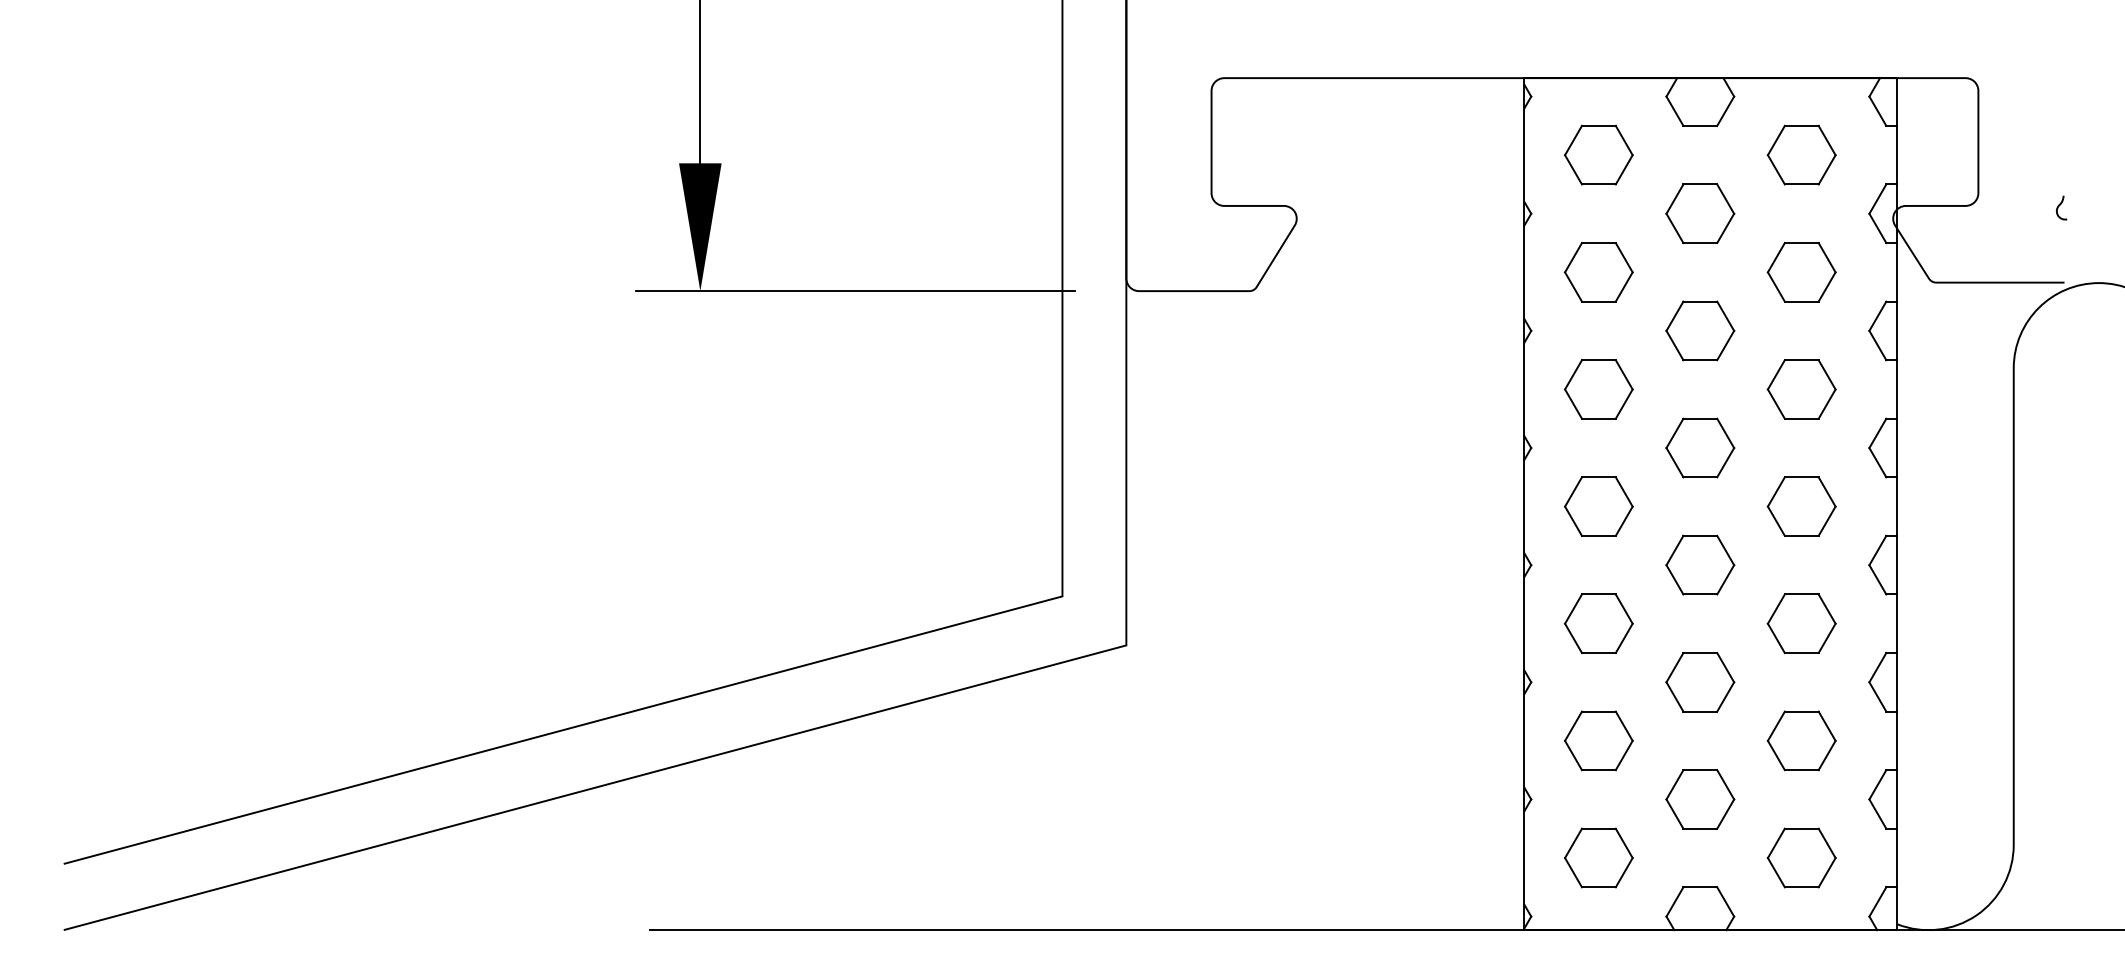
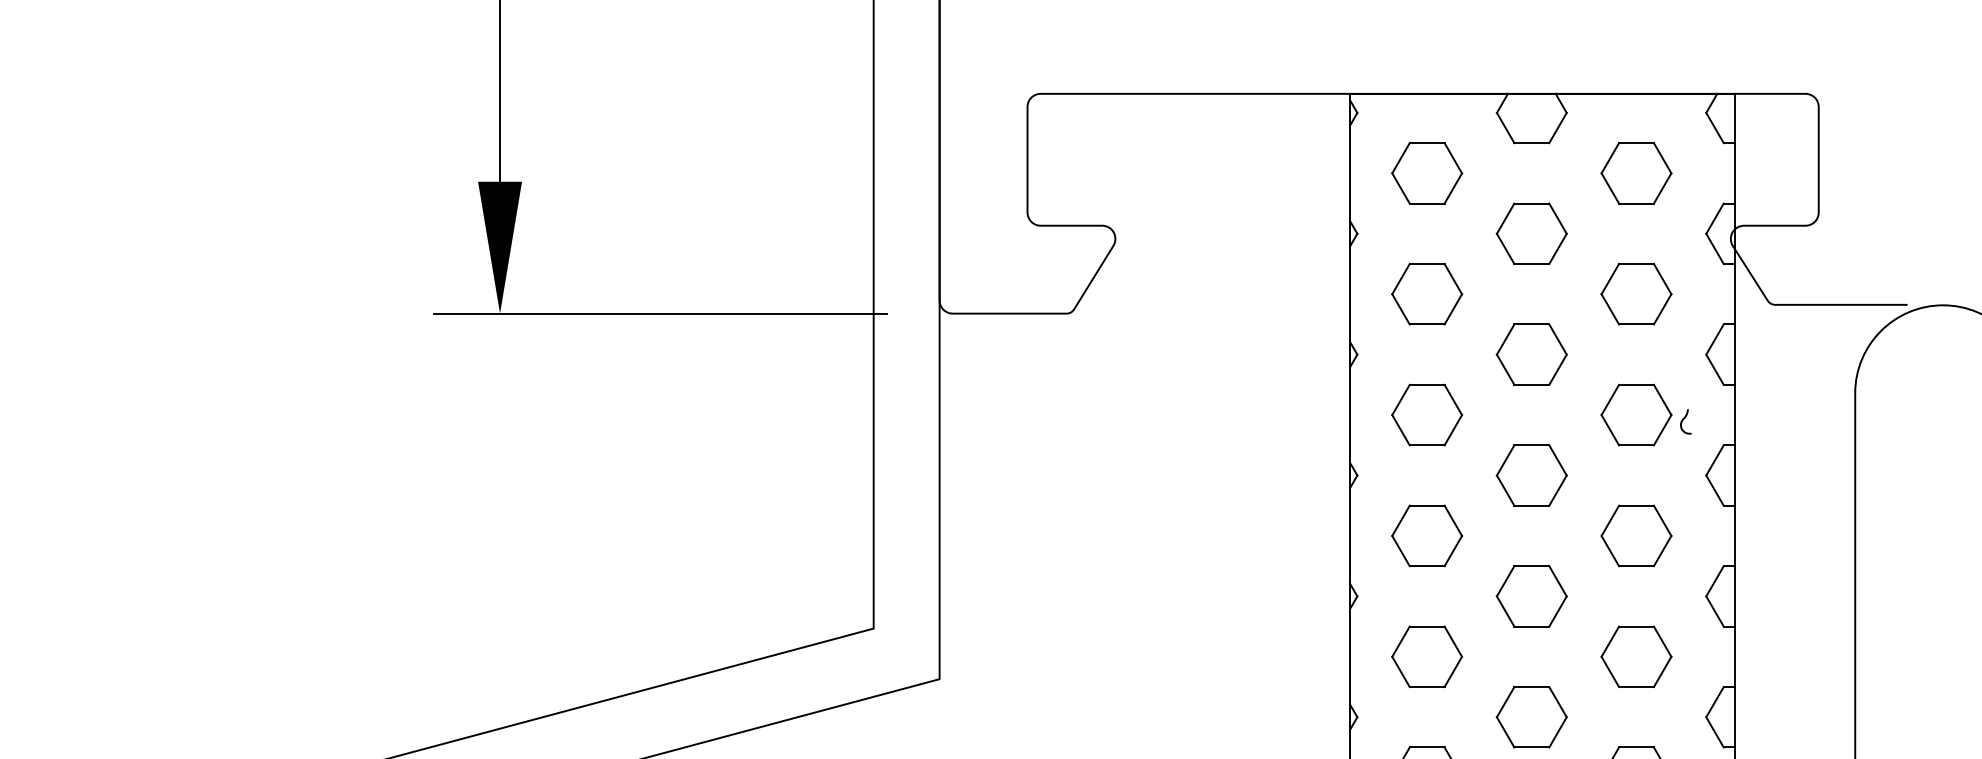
curve: (2060, 205) -> (1684, 419), moved

